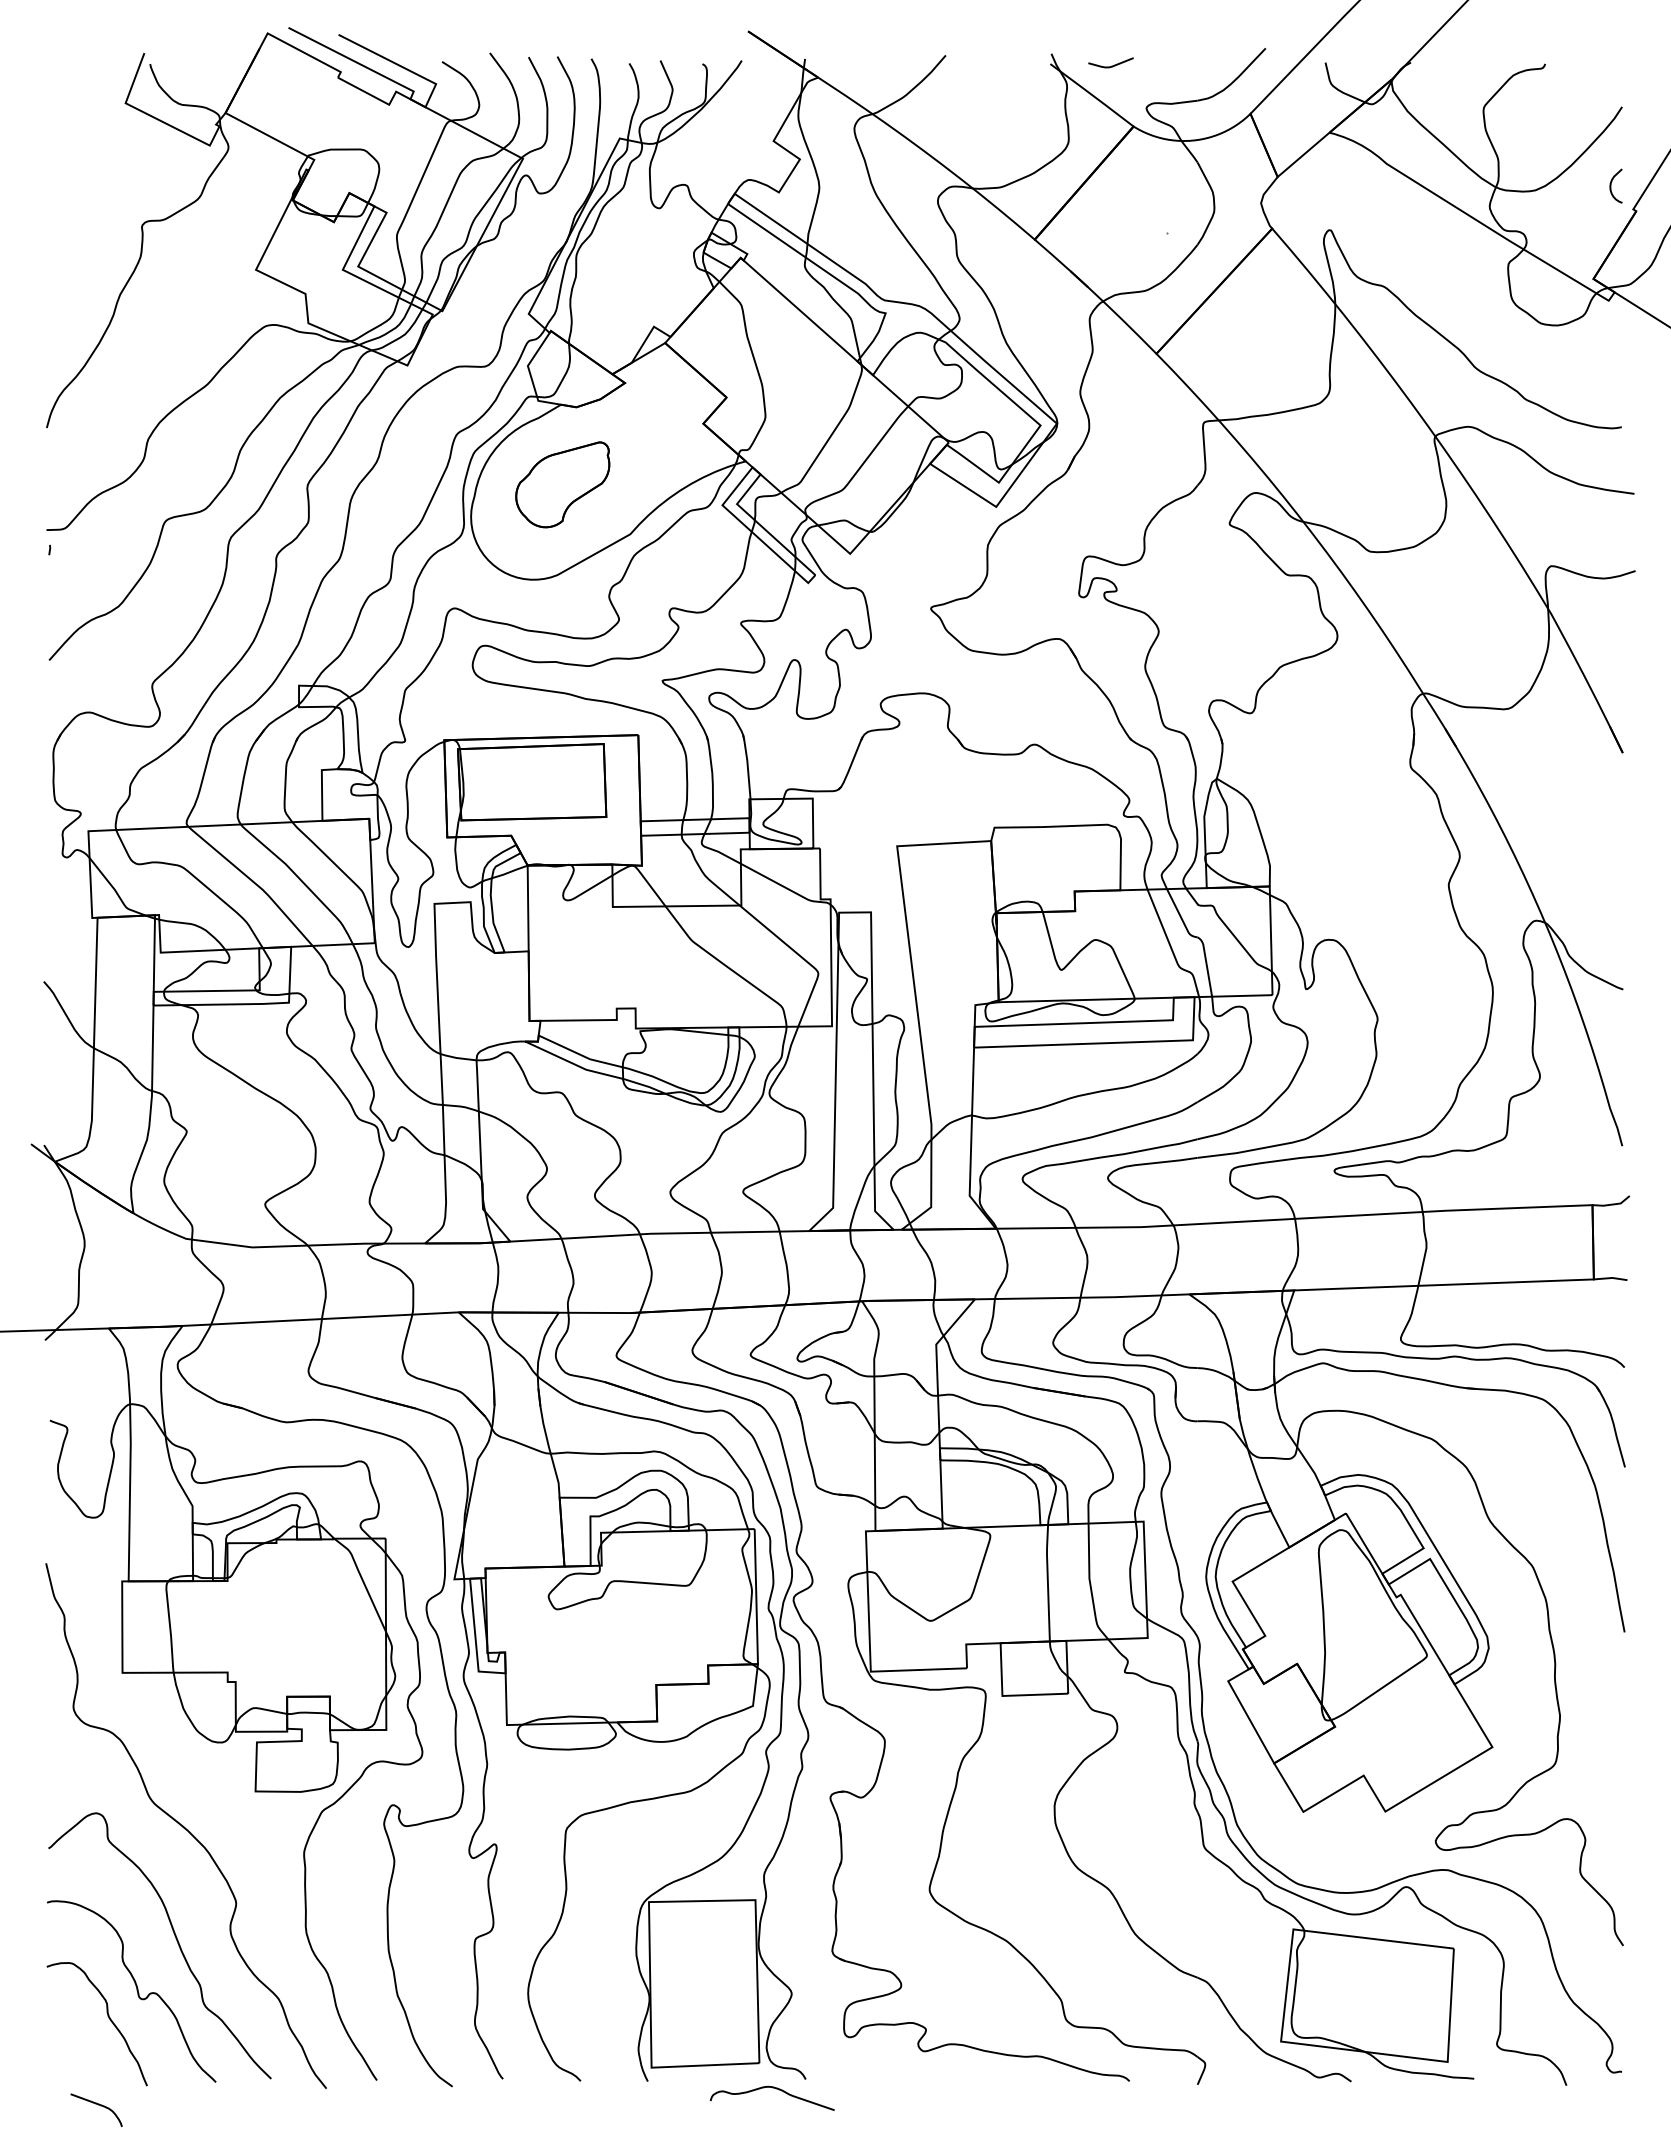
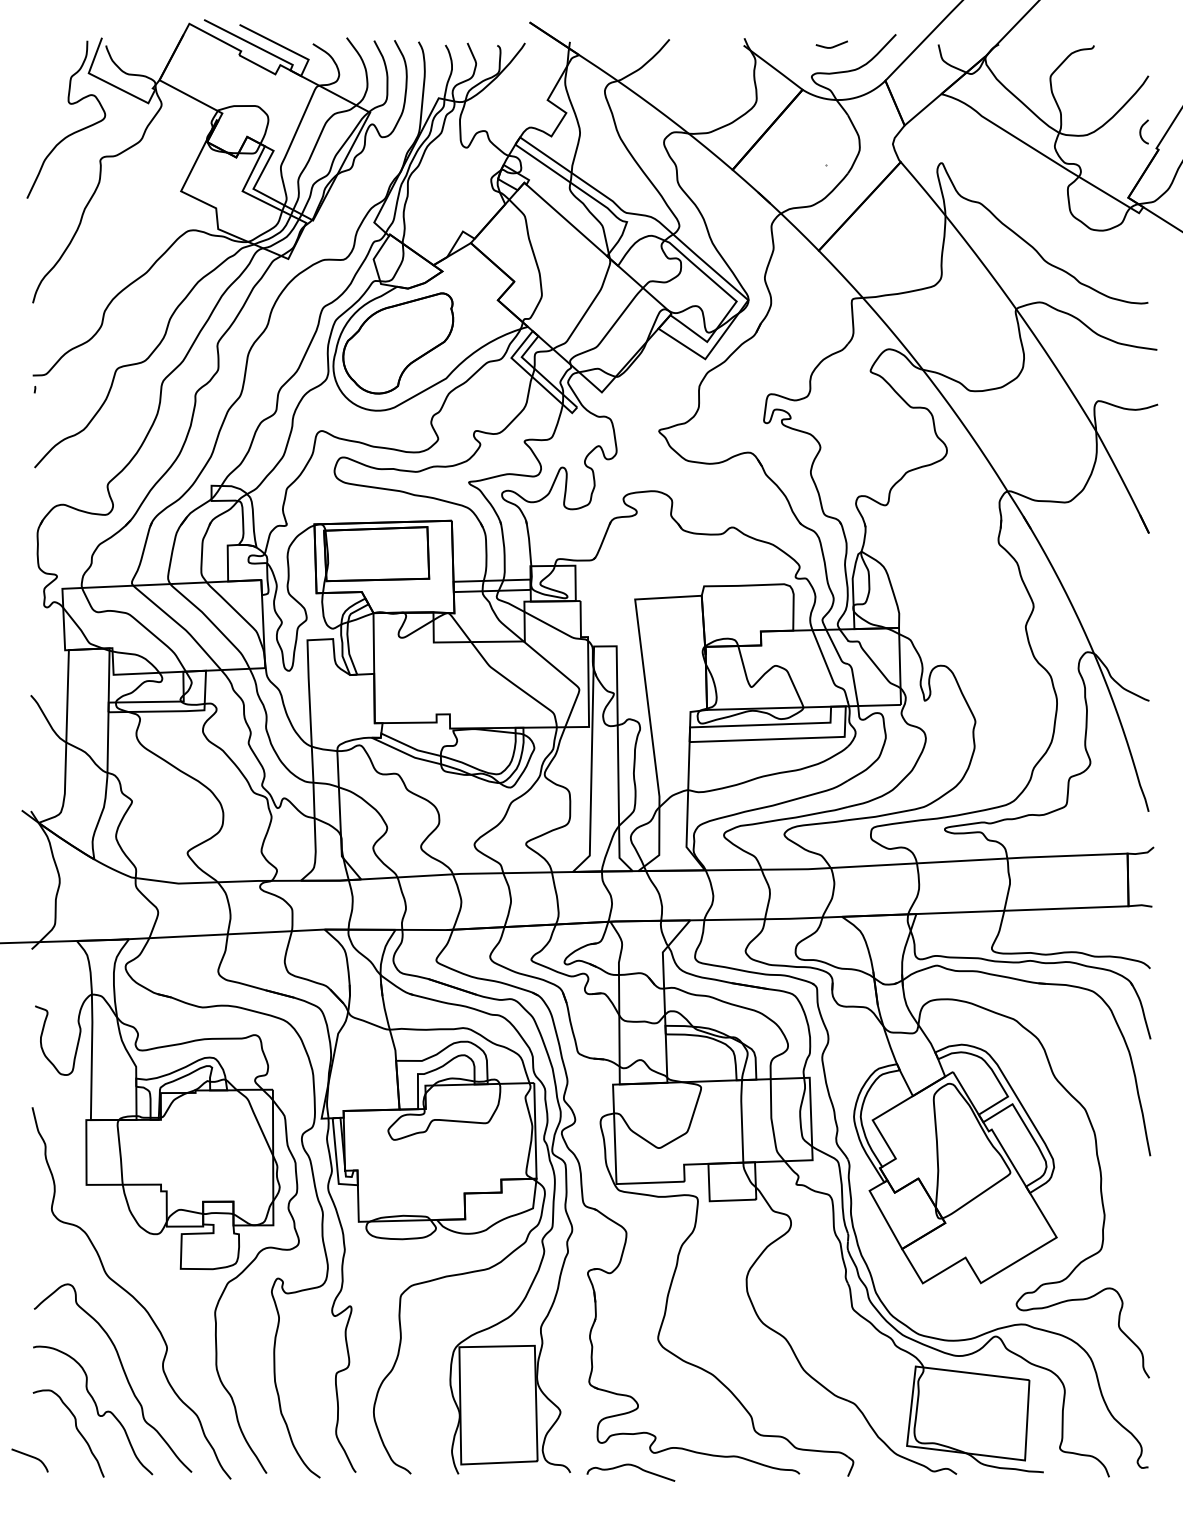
curve: (1111, 65) -> (832, 46), moved
curve: (102, 187) -> (72, 132), added
part: (562, 484) -> (398, 343), size x1.67
curve: (772, 2088) -> (631, 1465), moved
curve: (98, 2105) -> (31, 1457), moved

